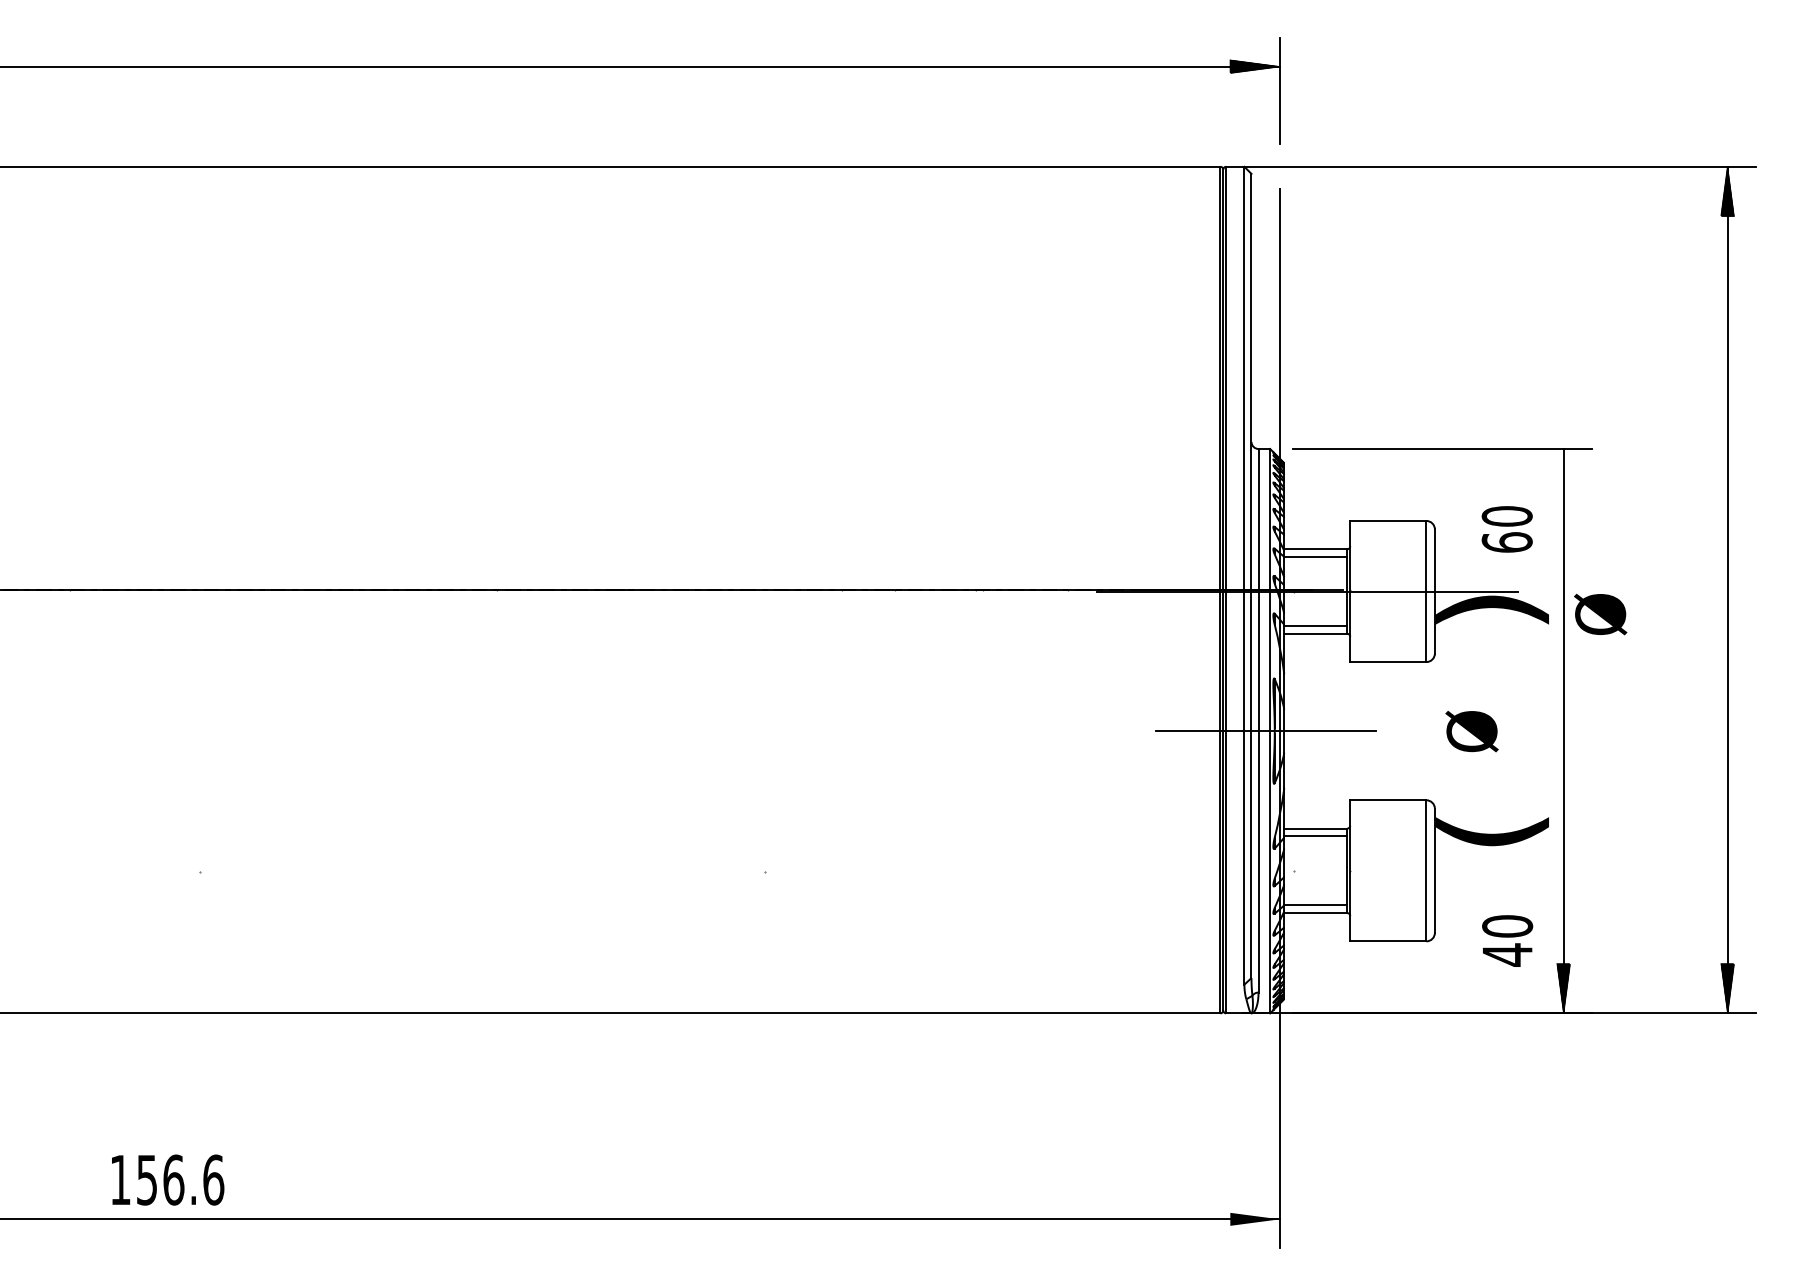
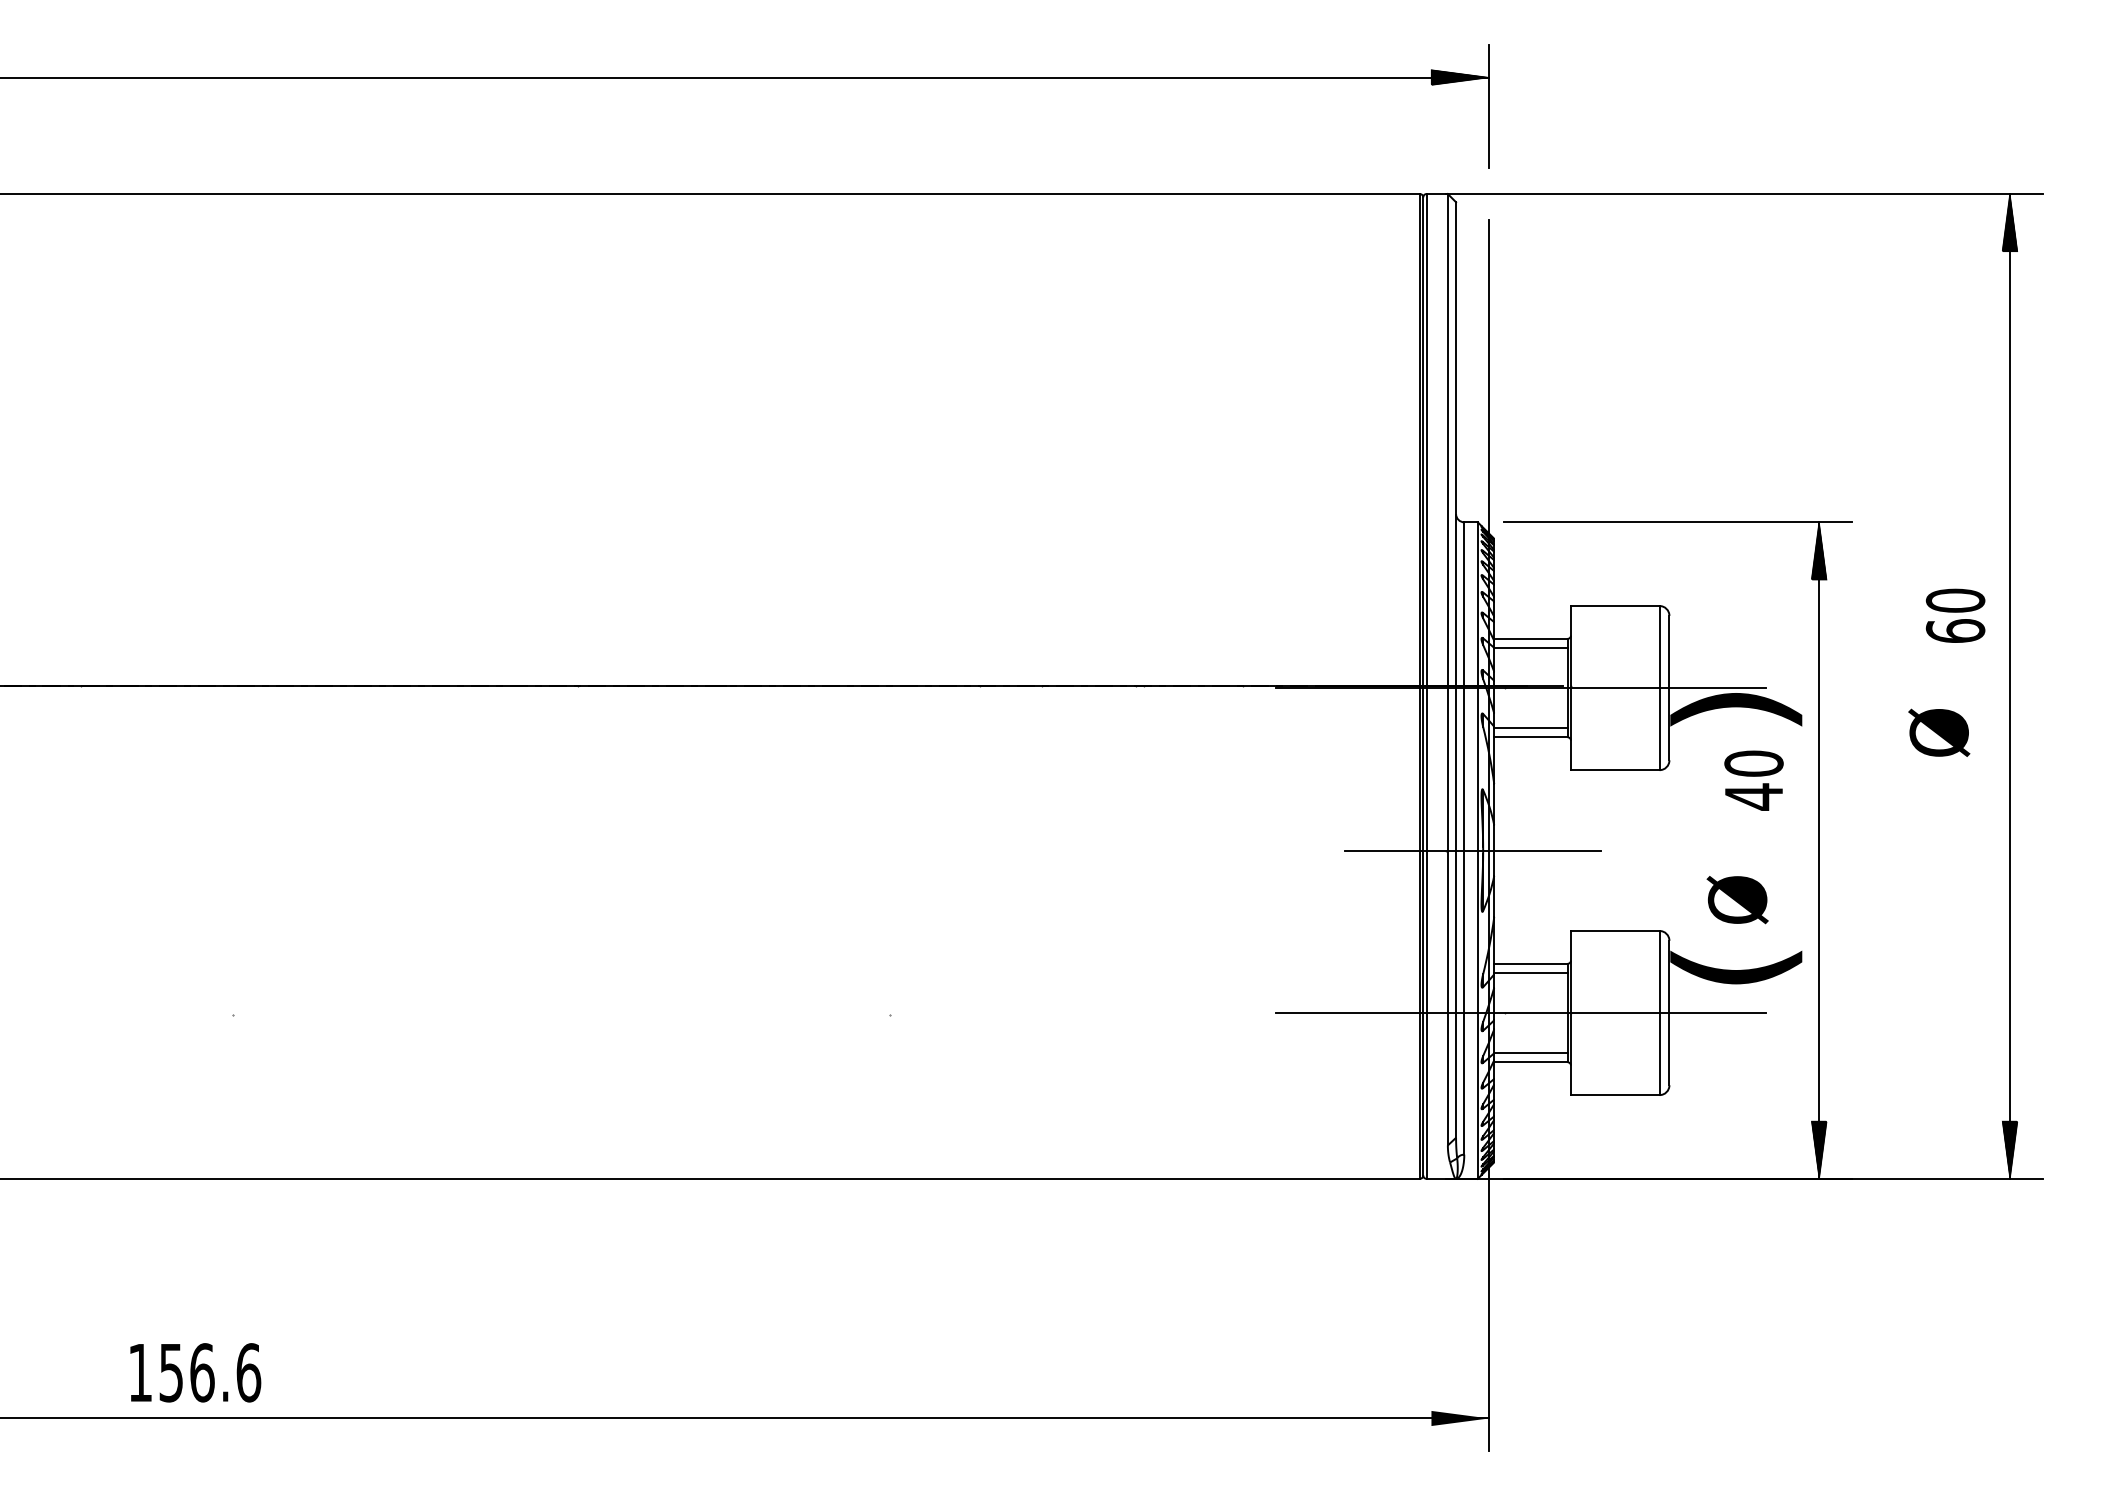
hatch: (1563, 473) -> (1818, 550), added
text: (1507, 529) -> (1955, 615), moved
text: (1600, 614) -> (1939, 732), moved
text: (1471, 731) -> (1737, 900), moved
line: (1307, 871) -> (1521, 1013), added
text: (1507, 940) -> (1753, 780), moved

